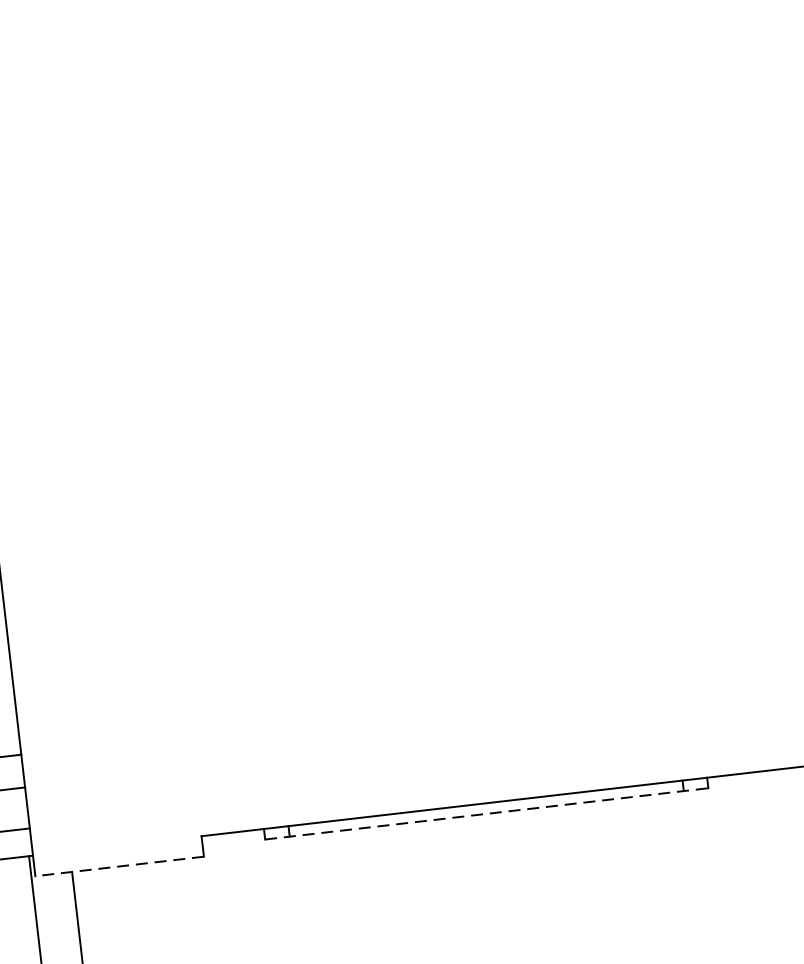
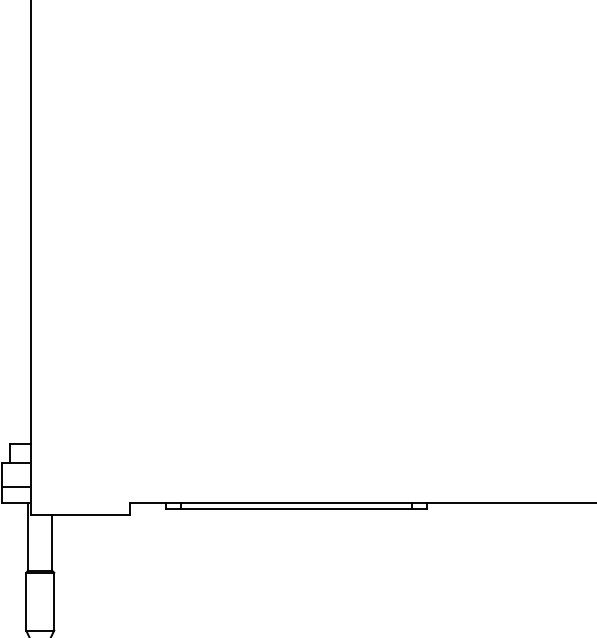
line: (488, 814) -> (297, 509), dashed -> solid
line: (120, 867) -> (80, 515), dashed -> solid

